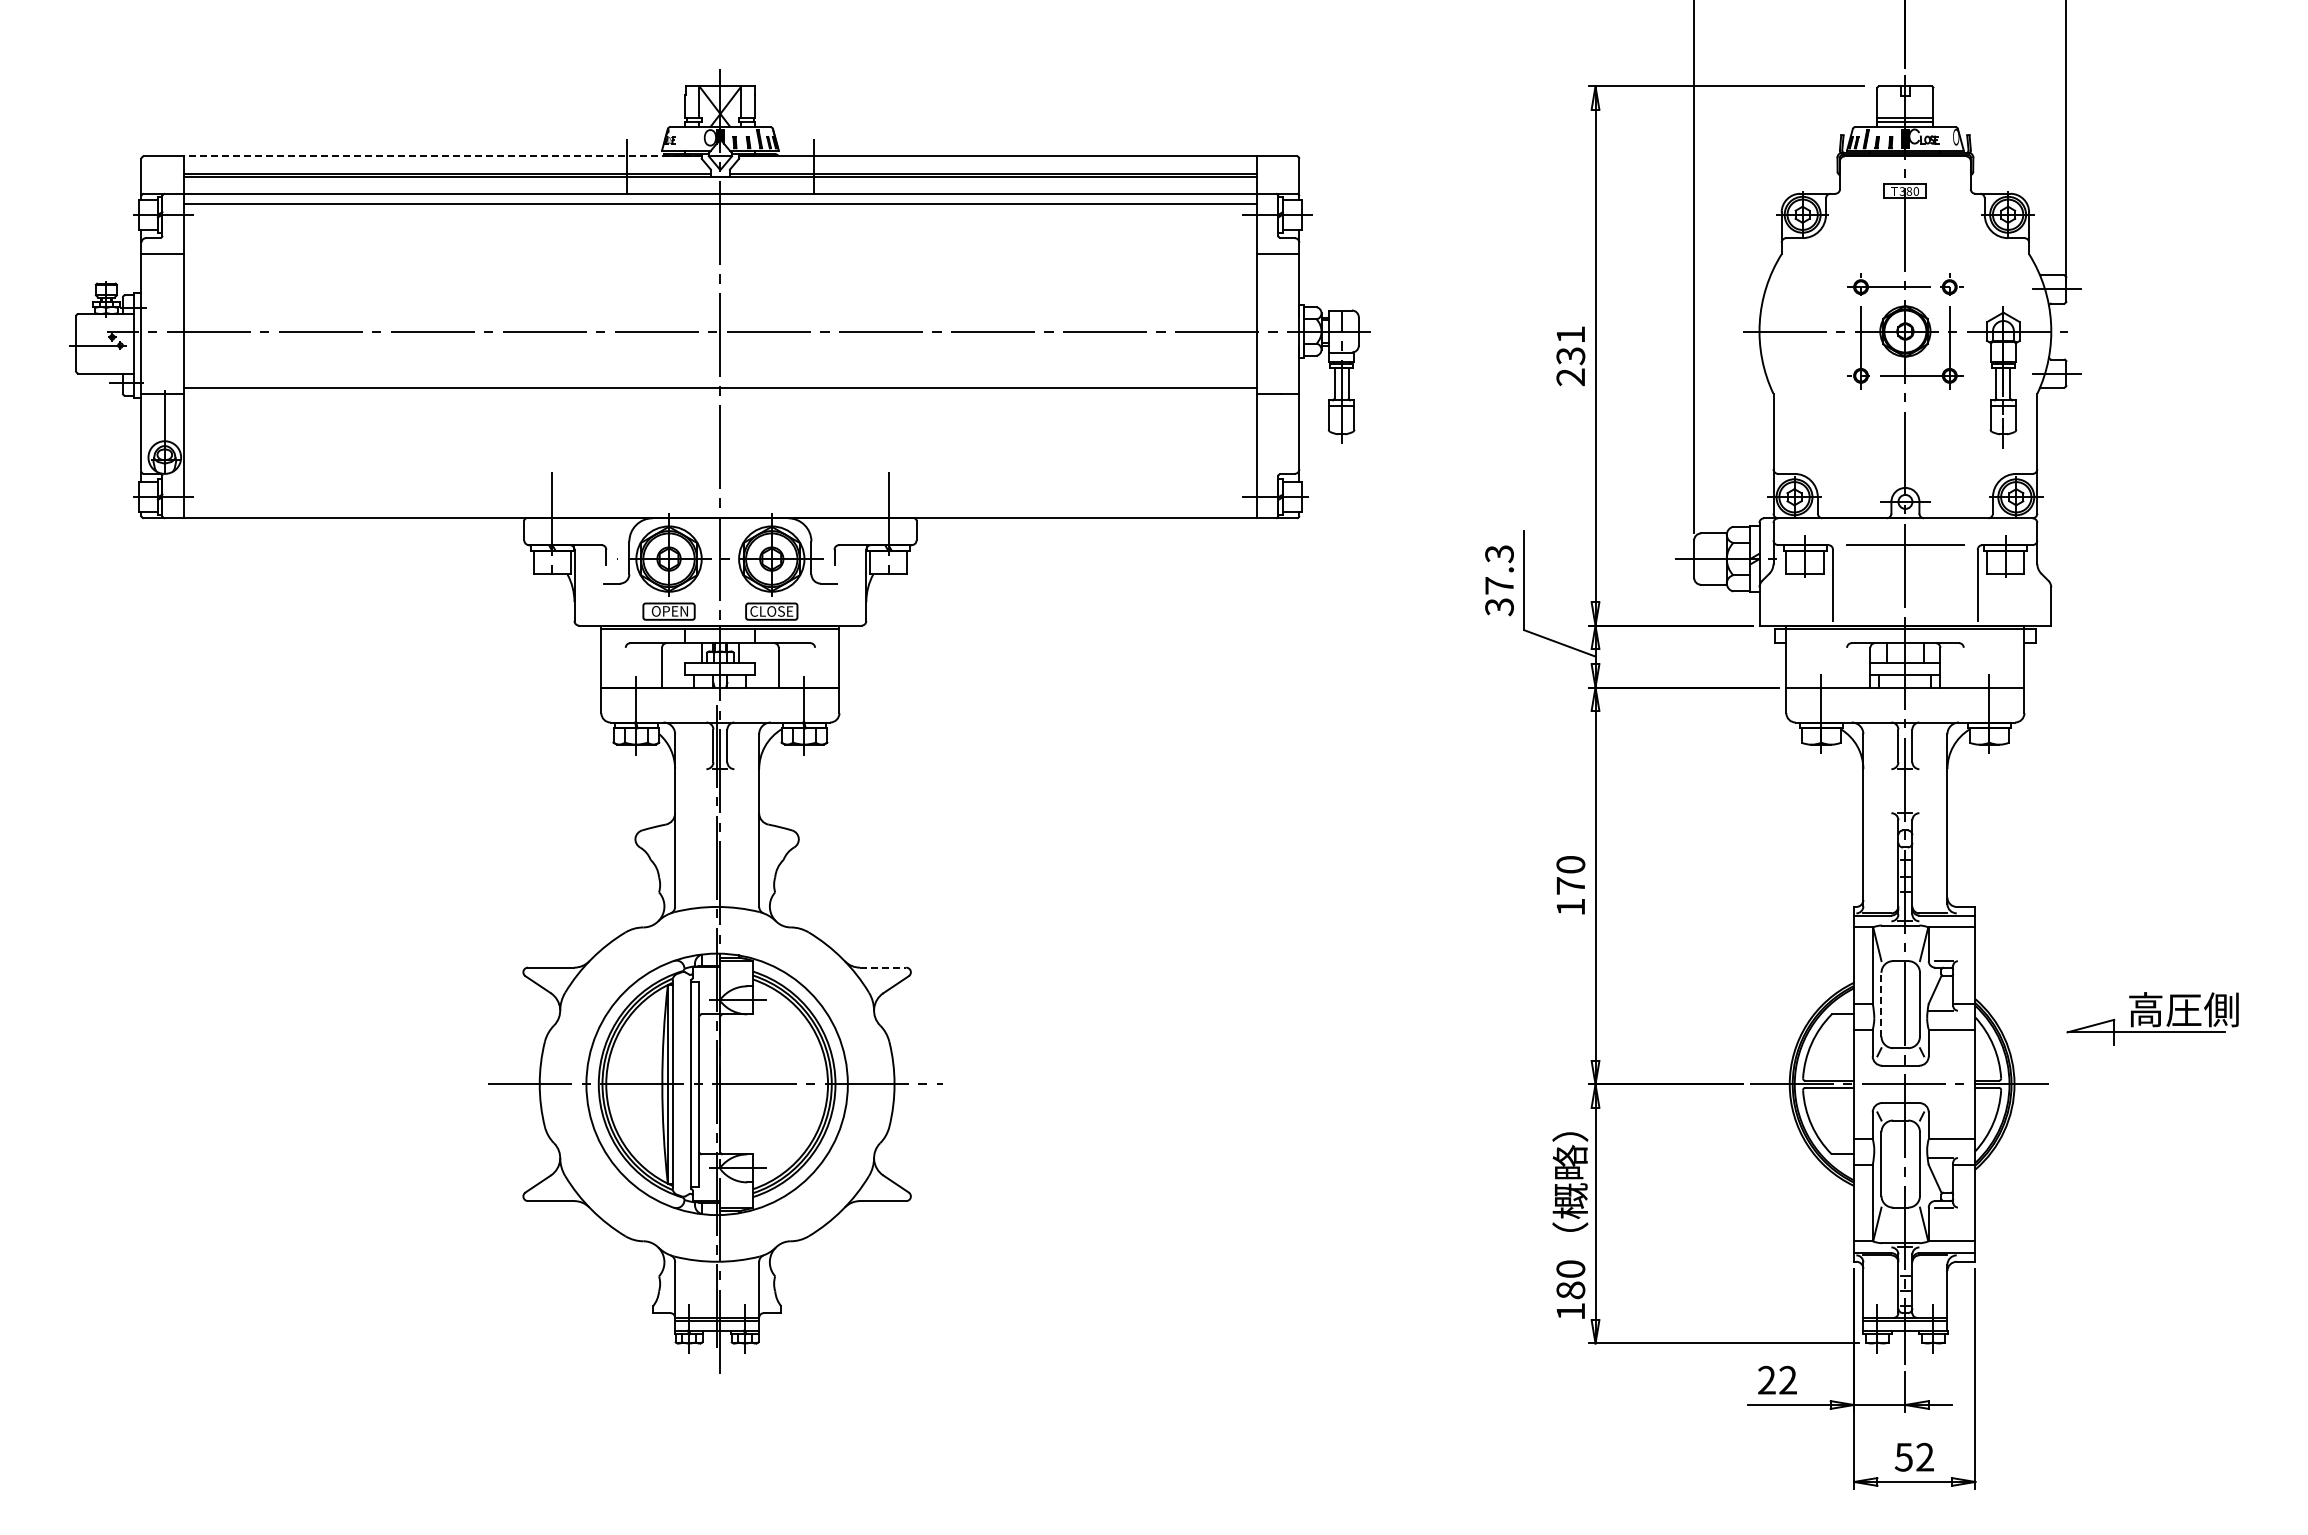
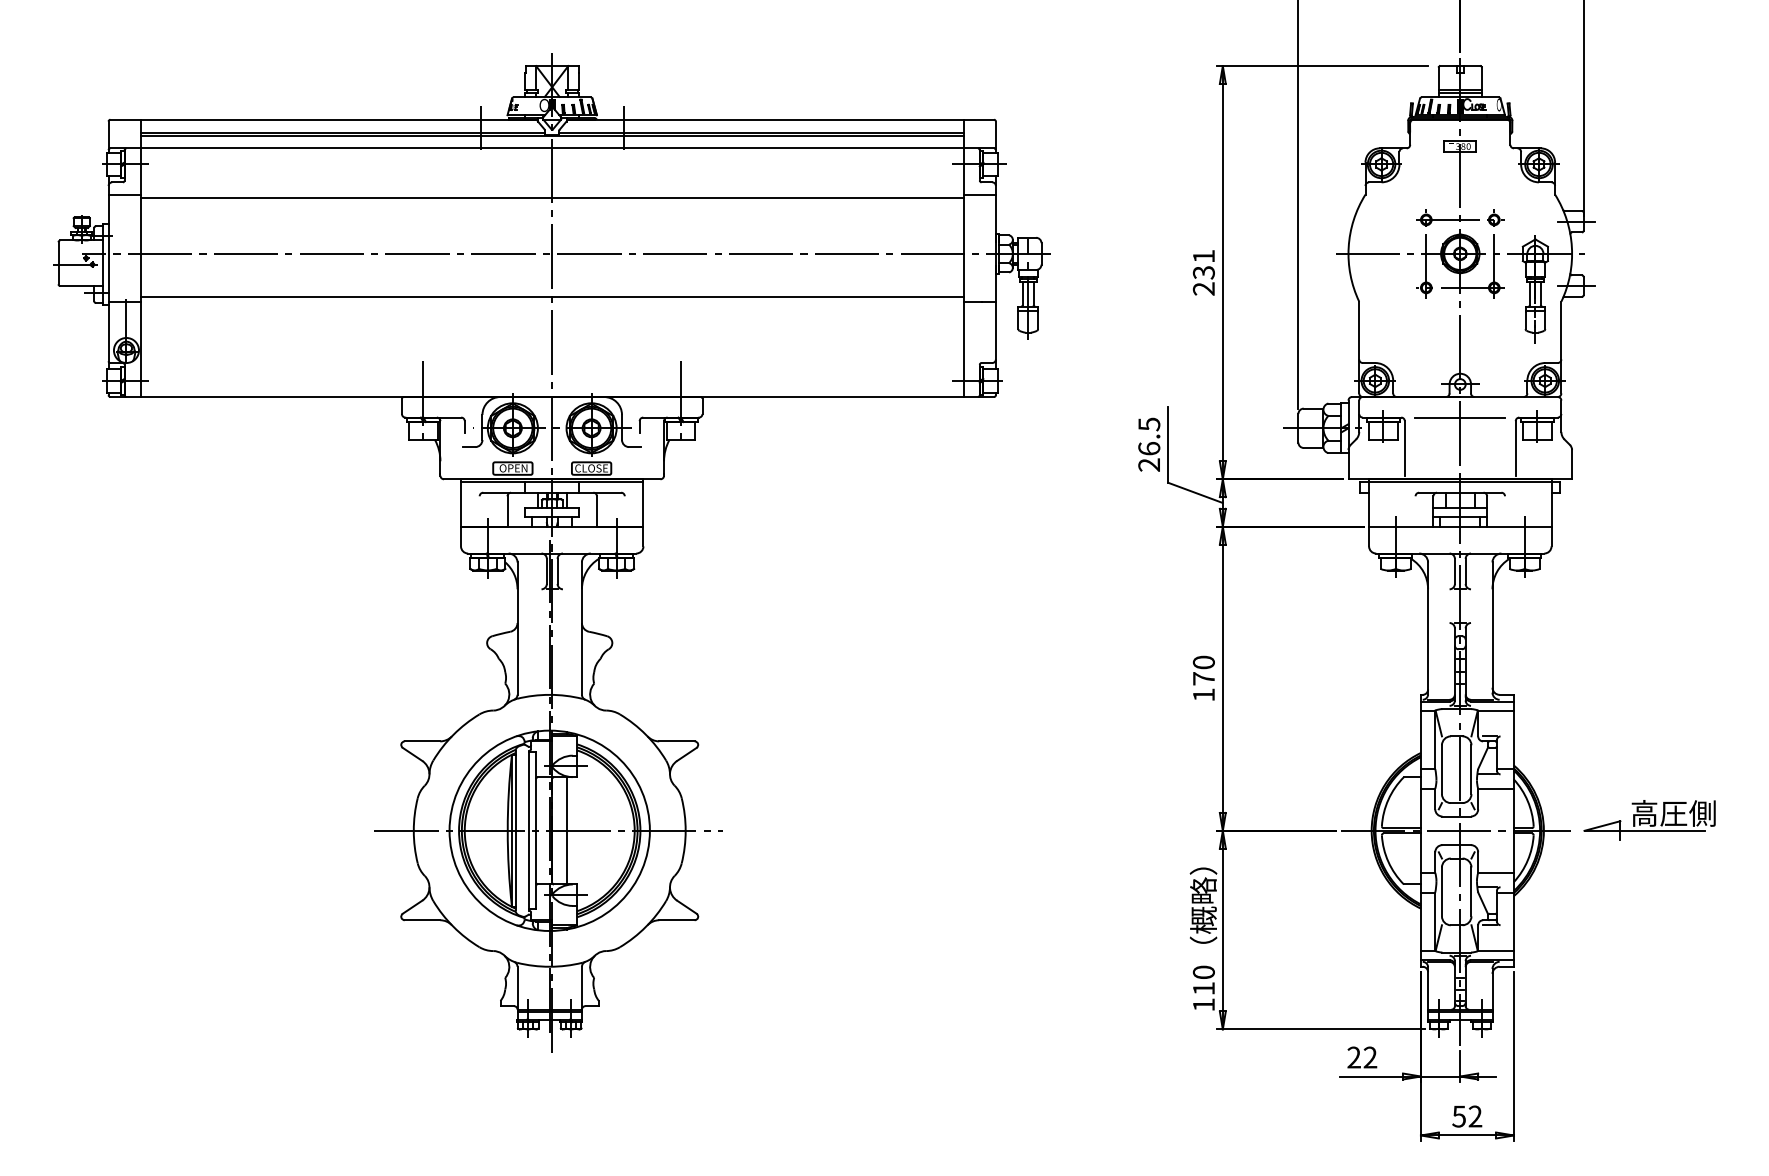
line: (442, 156) -> (339, 119), dashed -> solid
line: (720, 203) -> (552, 197), moved
text: (1499, 580) -> (1149, 444), 37.3 -> 26.5
line: (883, 967) -> (677, 741), dashed -> solid
line: (1881, 1004) -> (1441, 769), dashed -> solid
part: (2152, 1018) -> (1649, 820), moved
line: (739, 1084) -> (566, 830), added
text: (1570, 1290) -> (1203, 988), 180 -> 110

